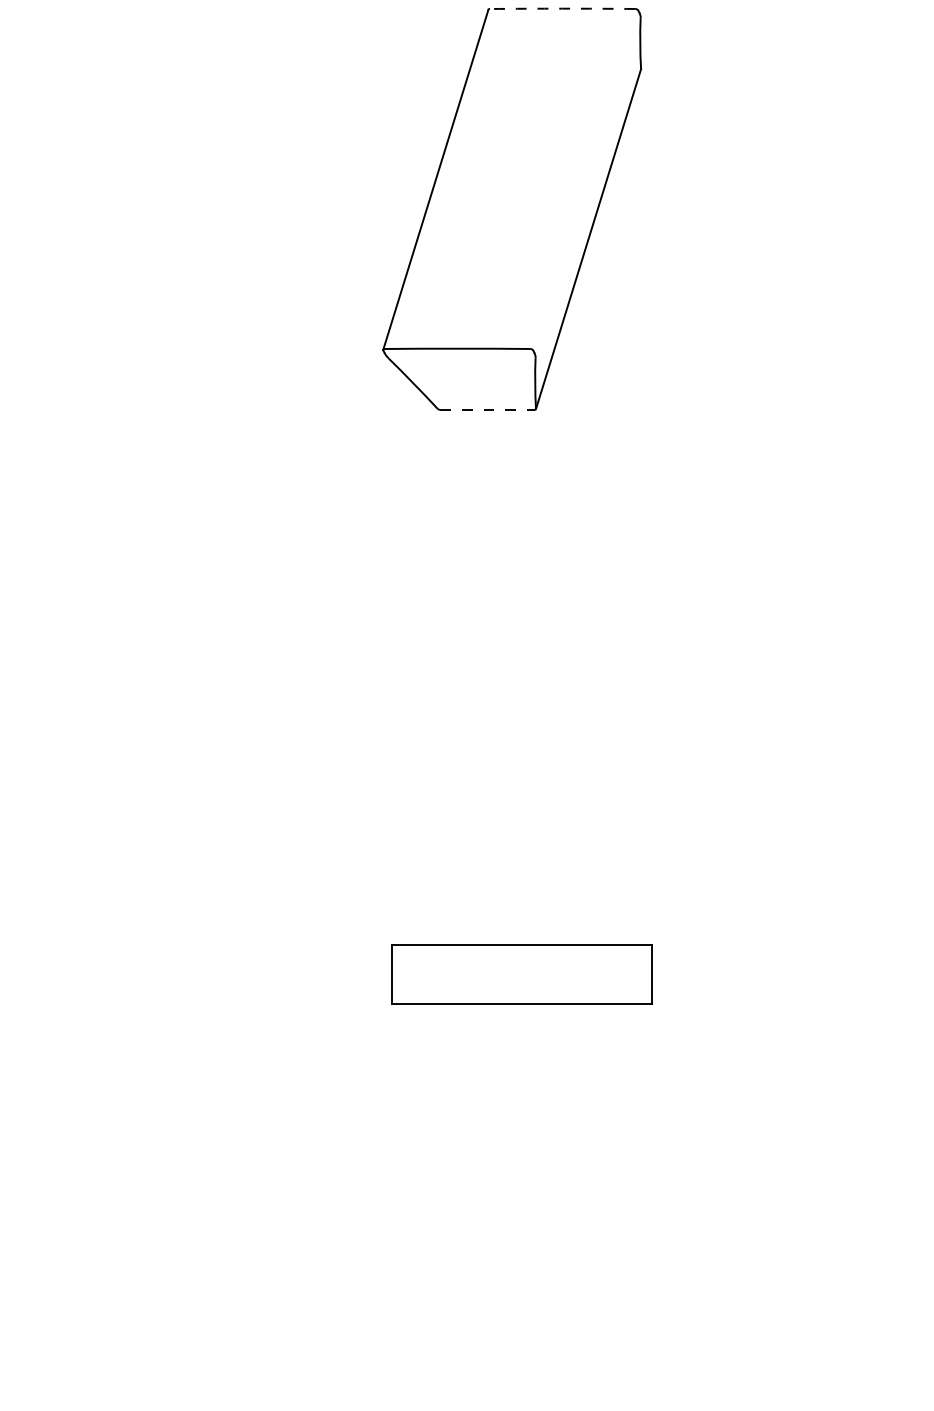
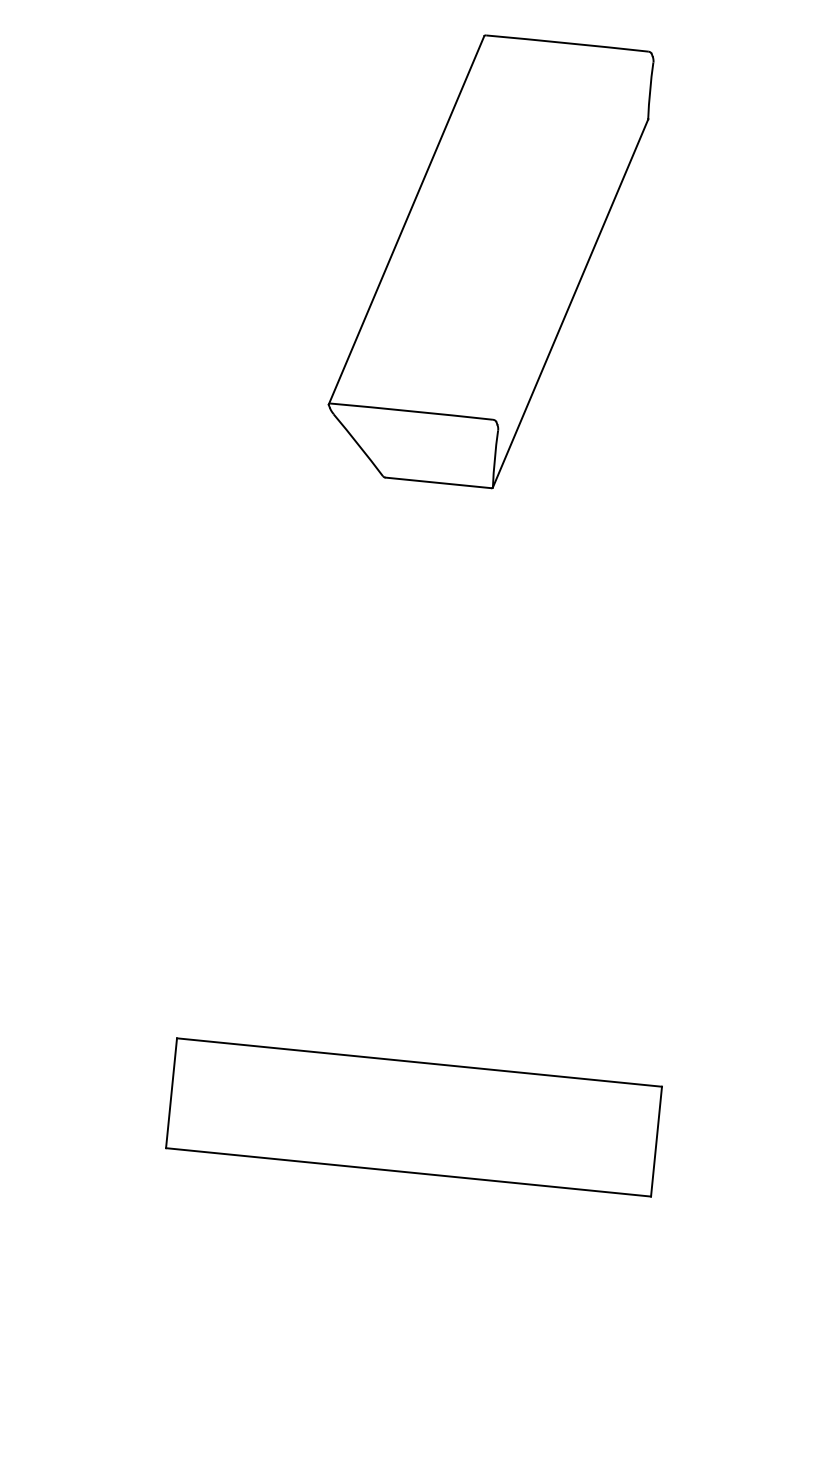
arc: (562, 8) -> (567, 42), dashed -> solid
line: (487, 409) -> (438, 482), dashed -> solid
part: (521, 973) -> (413, 1116), size x1.67

